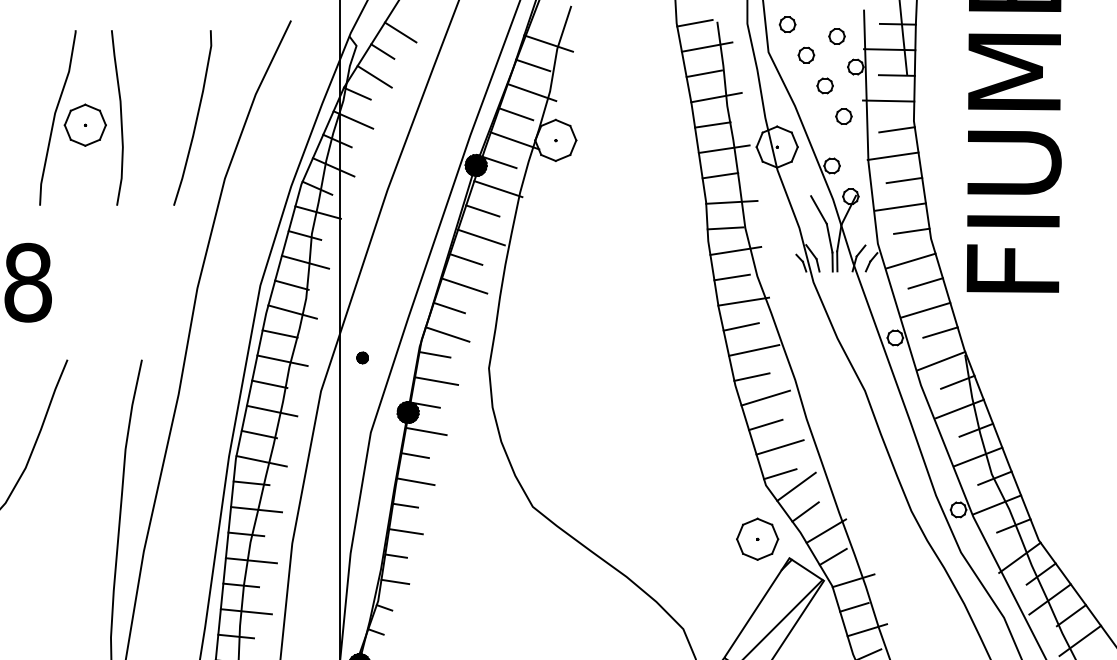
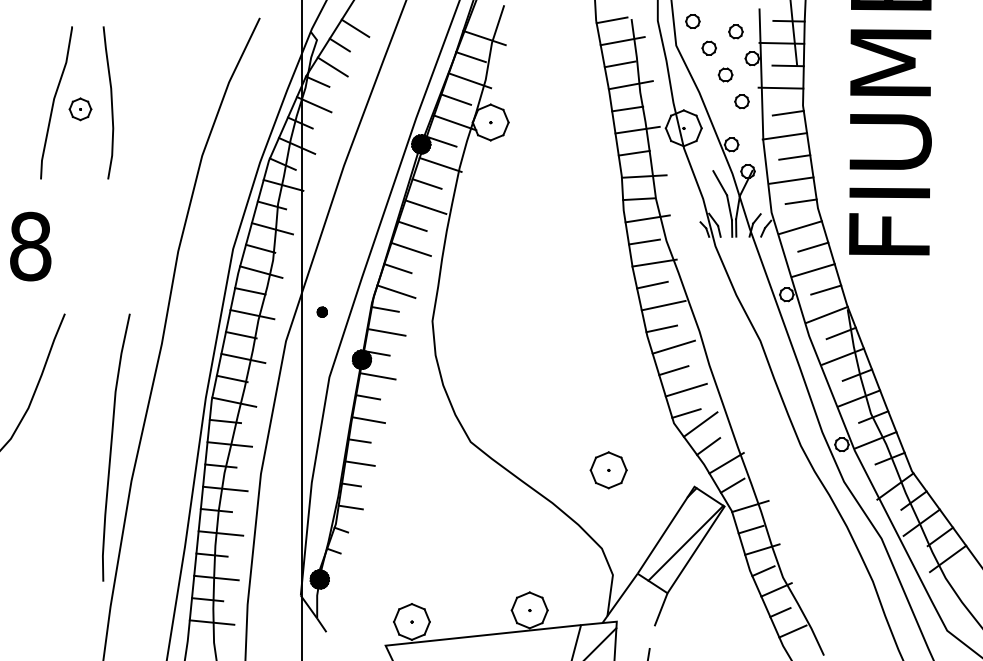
curve: (195, 119) -> (176, 104), removed
part: (85, 125) -> (80, 109), size x0.6
part: (757, 539) -> (608, 470), moved

